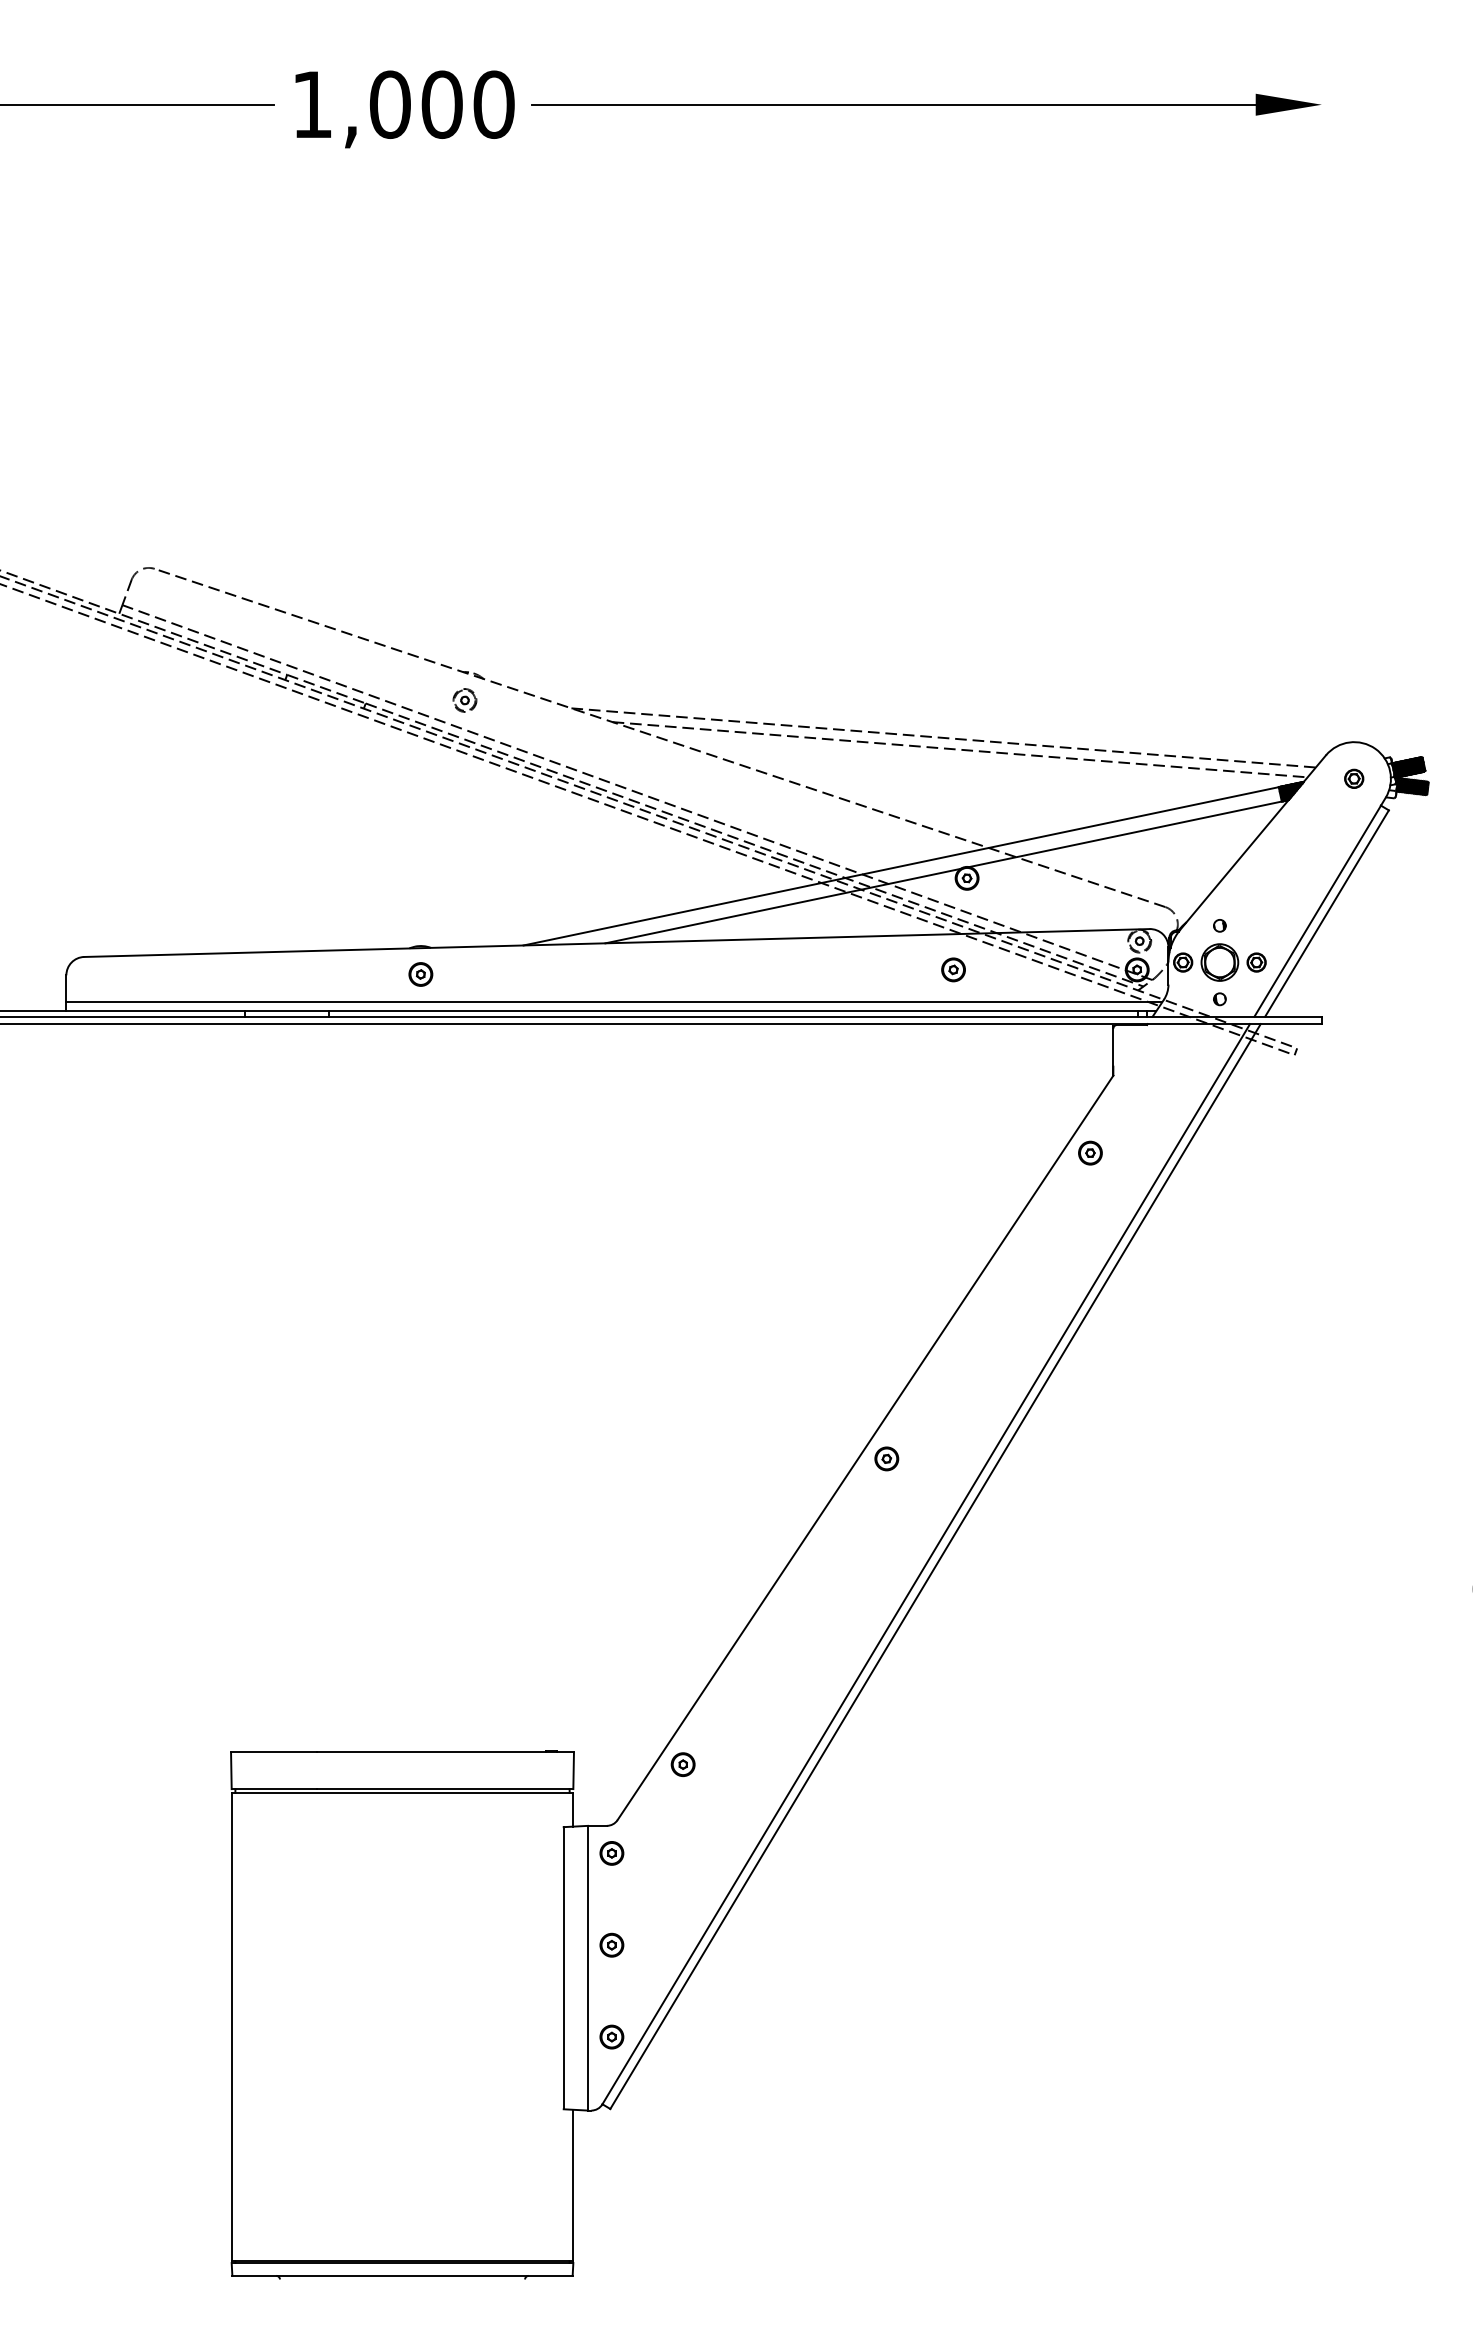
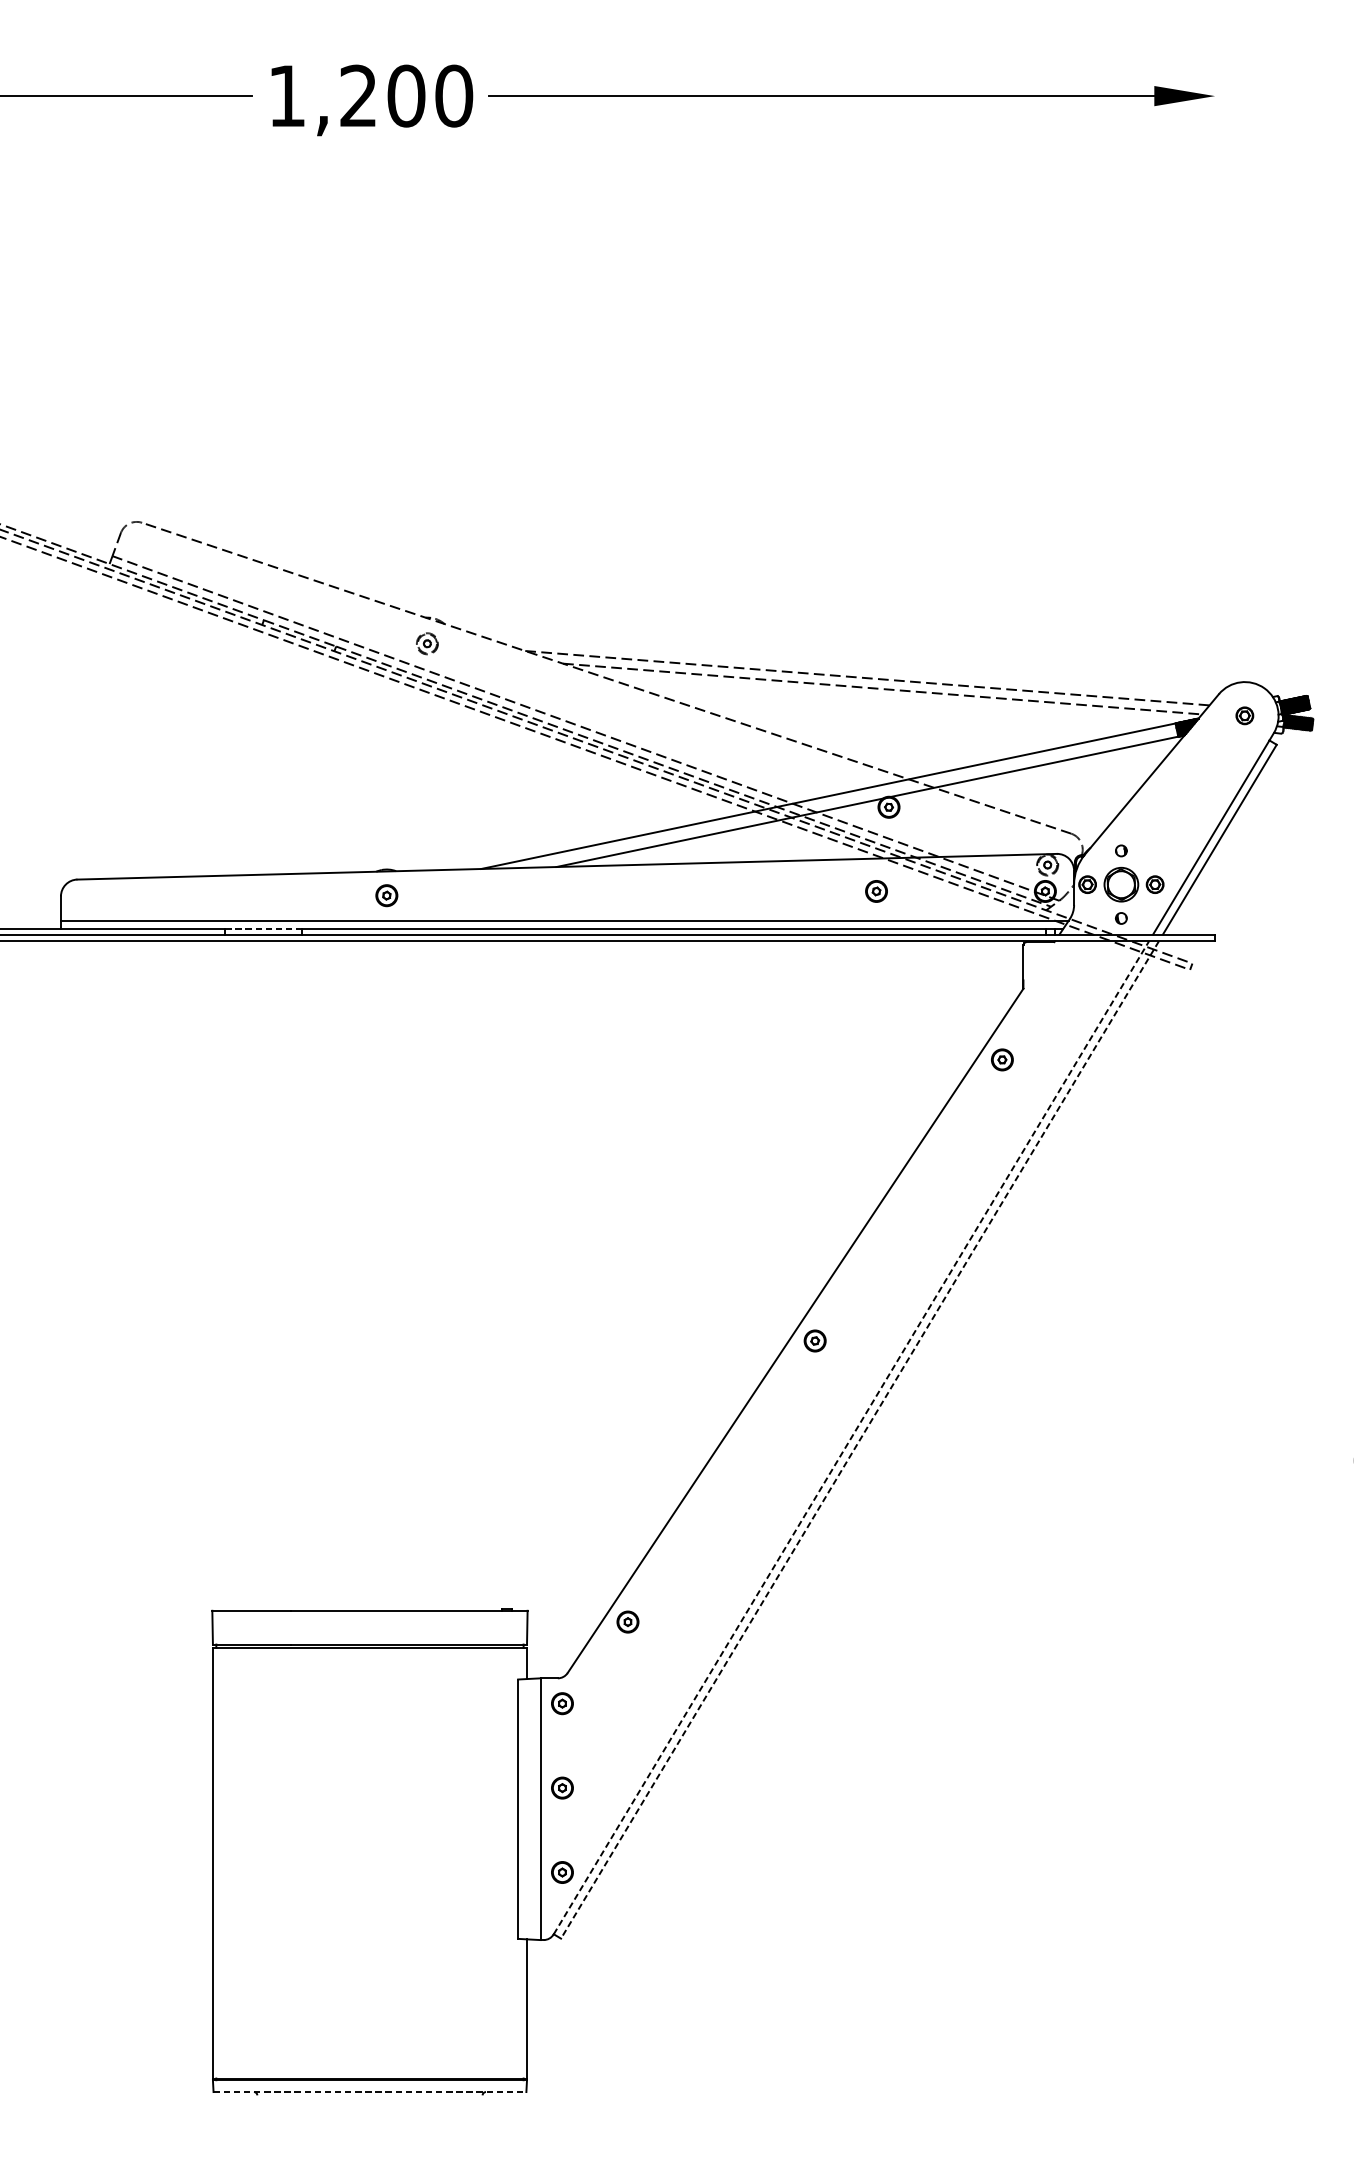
text: (389, 104) -> (358, 95), 1,000 -> 1,200
line: (286, 1011) -> (263, 929), solid -> dashed
line: (926, 1564) -> (851, 1438), solid -> dashed
line: (935, 1566) -> (859, 1439), solid -> dashed
line: (403, 2275) -> (370, 2091), solid -> dashed

